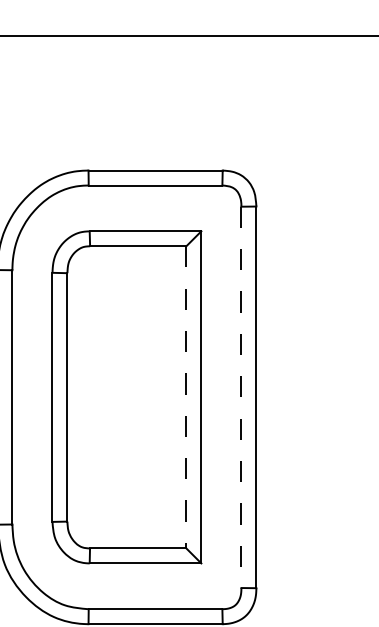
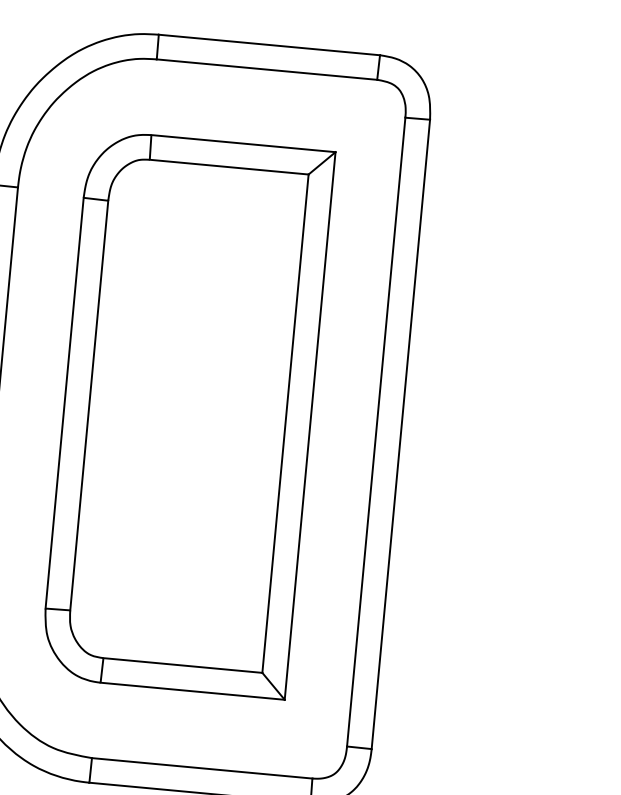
line: (186, 397) -> (285, 423), dashed -> solid
line: (241, 397) -> (376, 432), dashed -> solid

